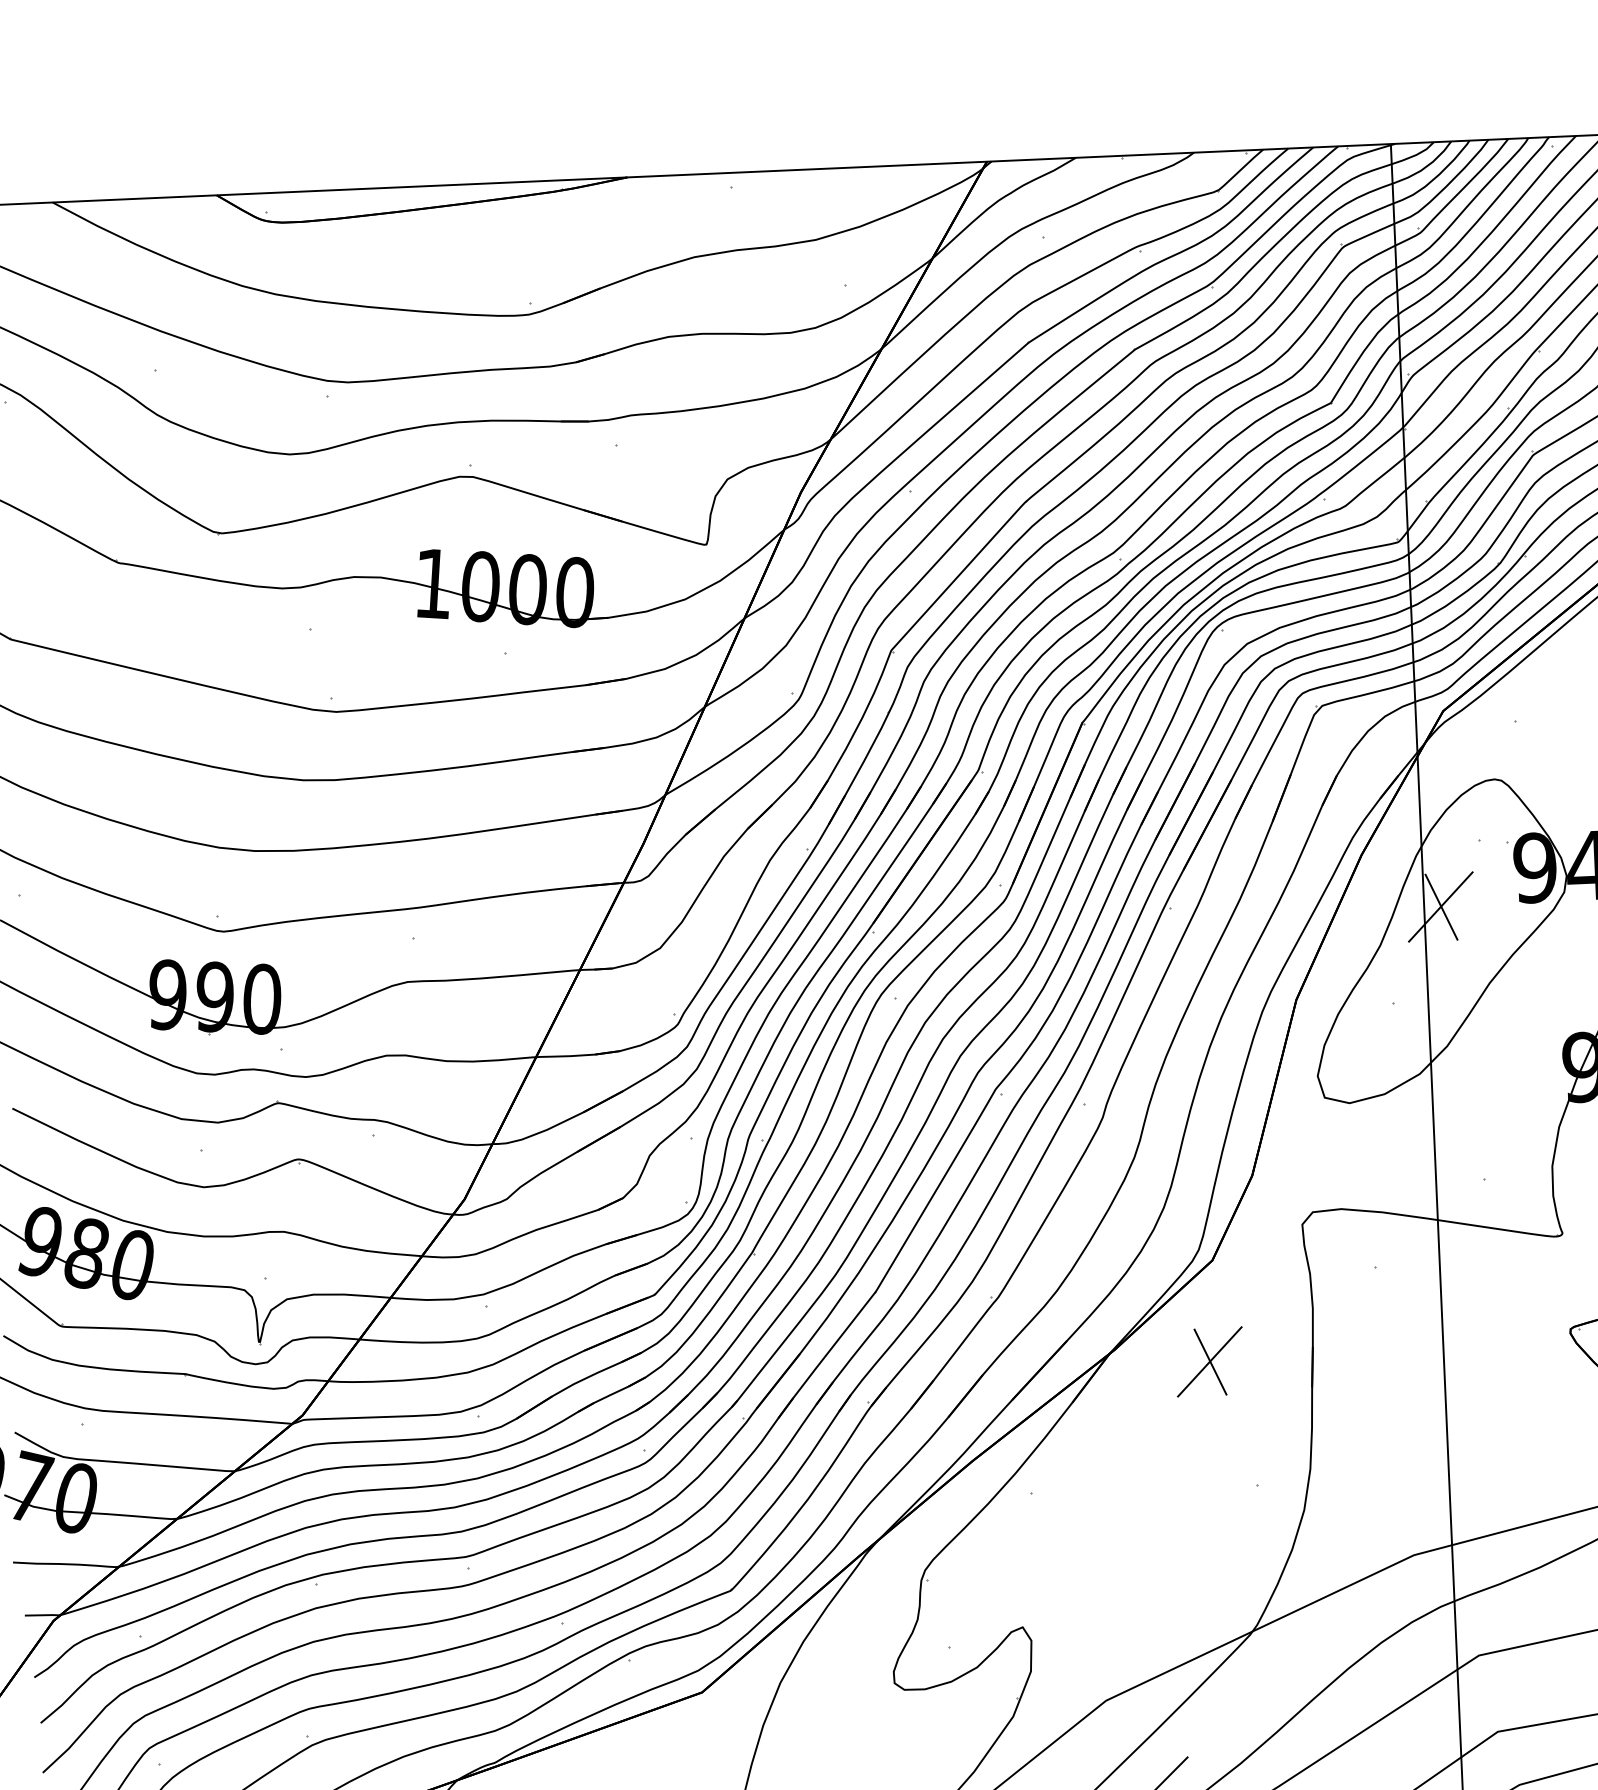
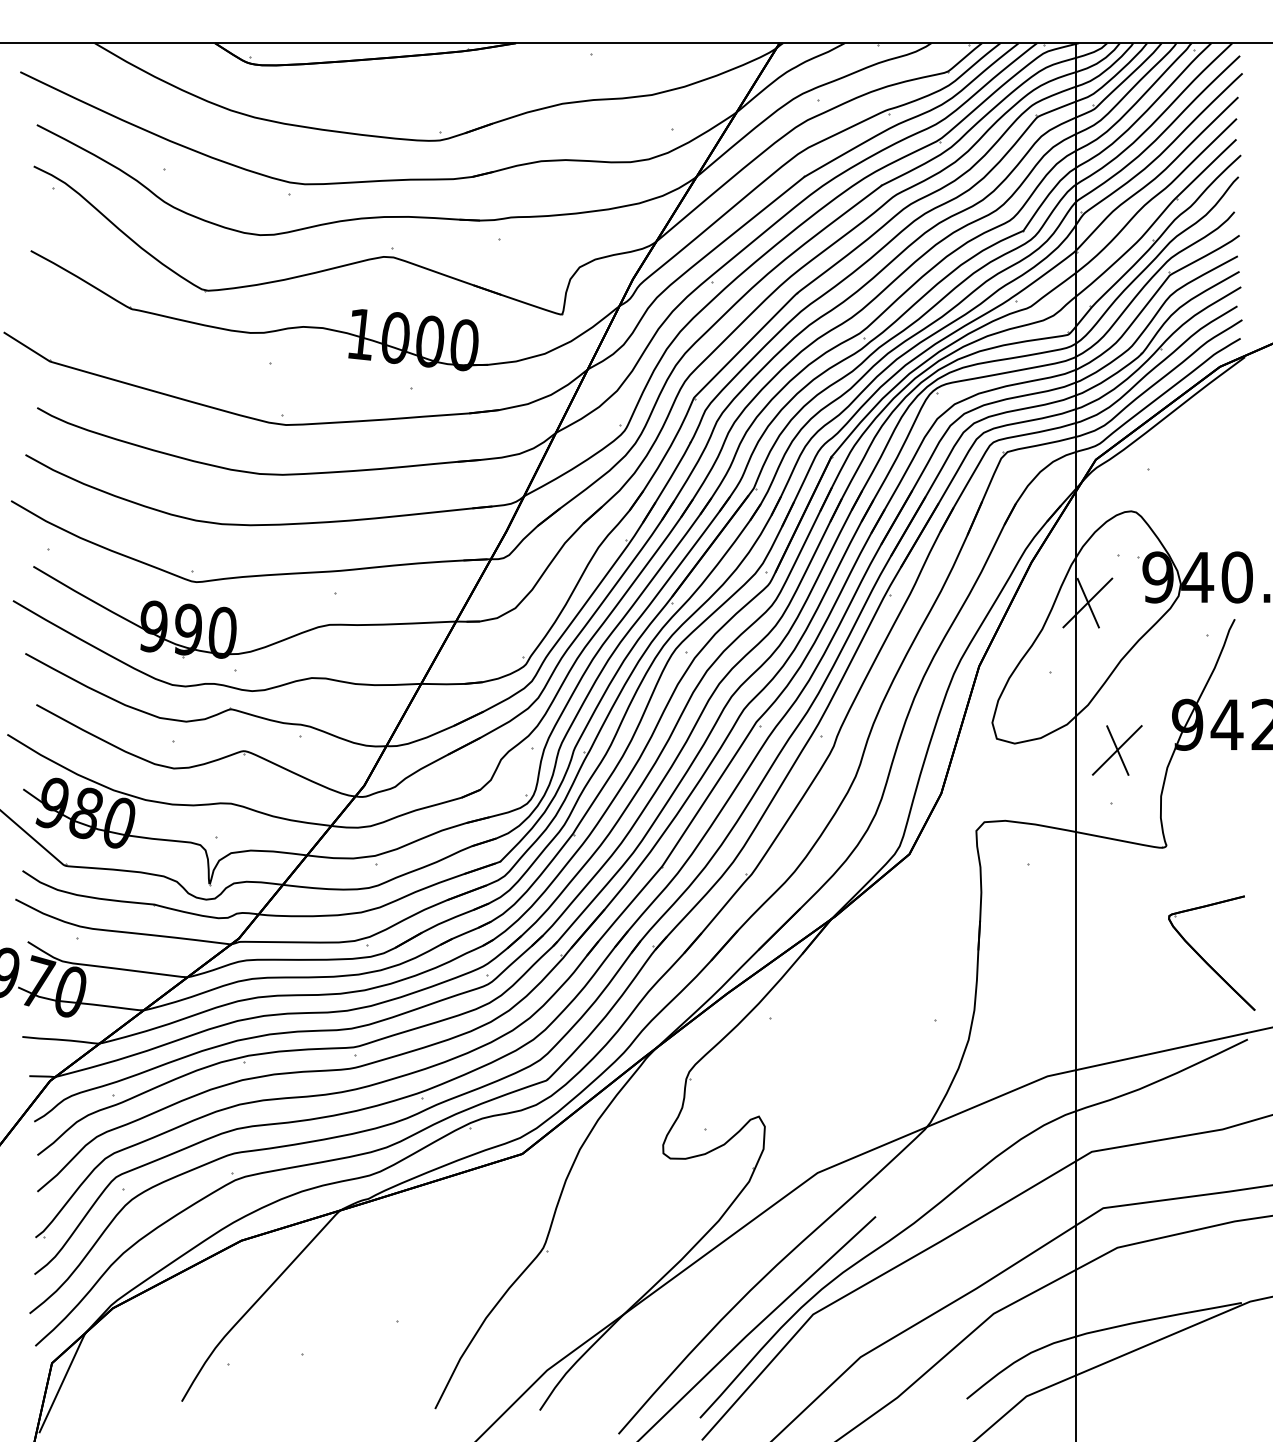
part: (1208, 1362) -> (1116, 750), moved

